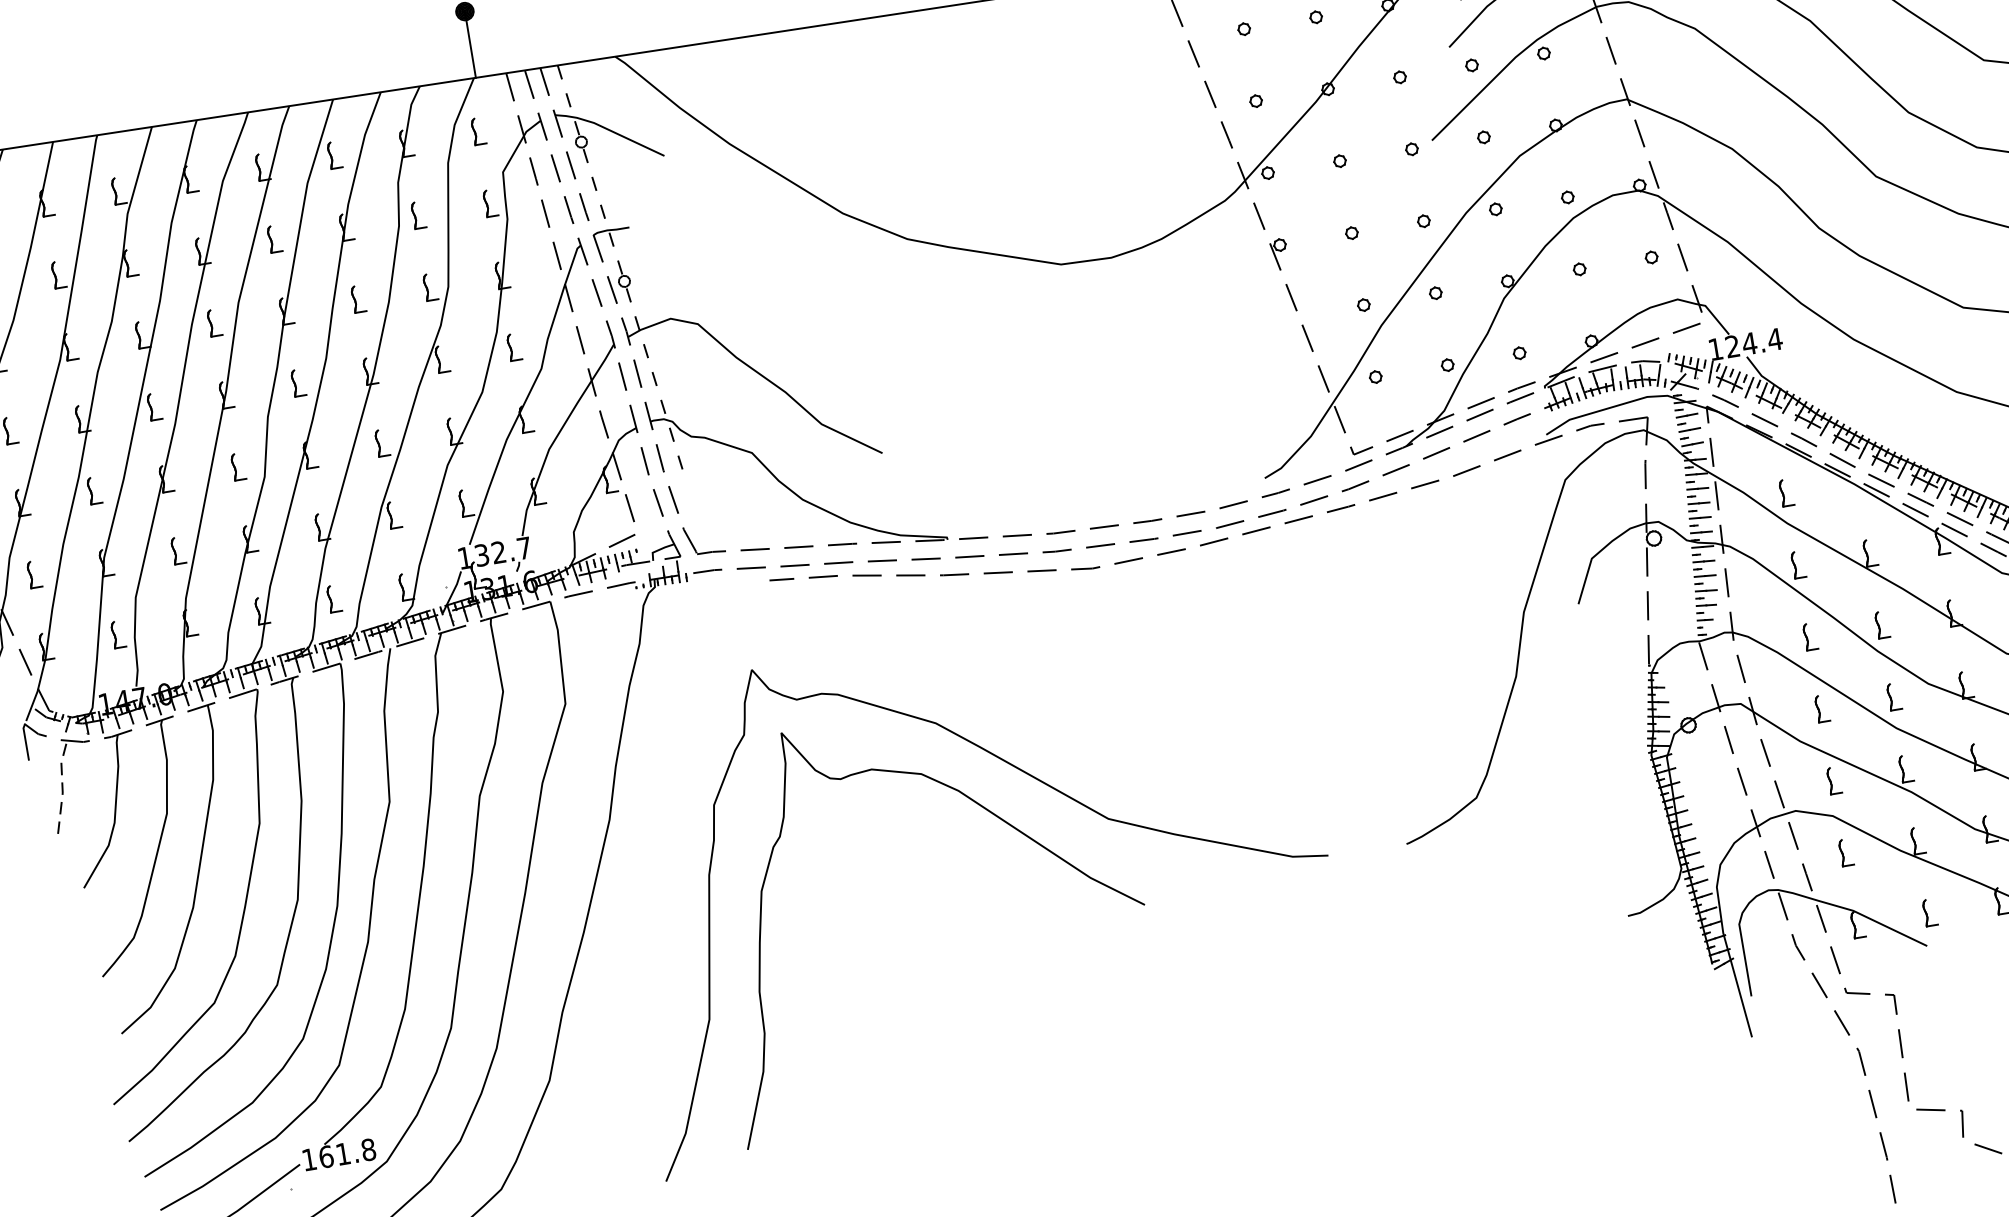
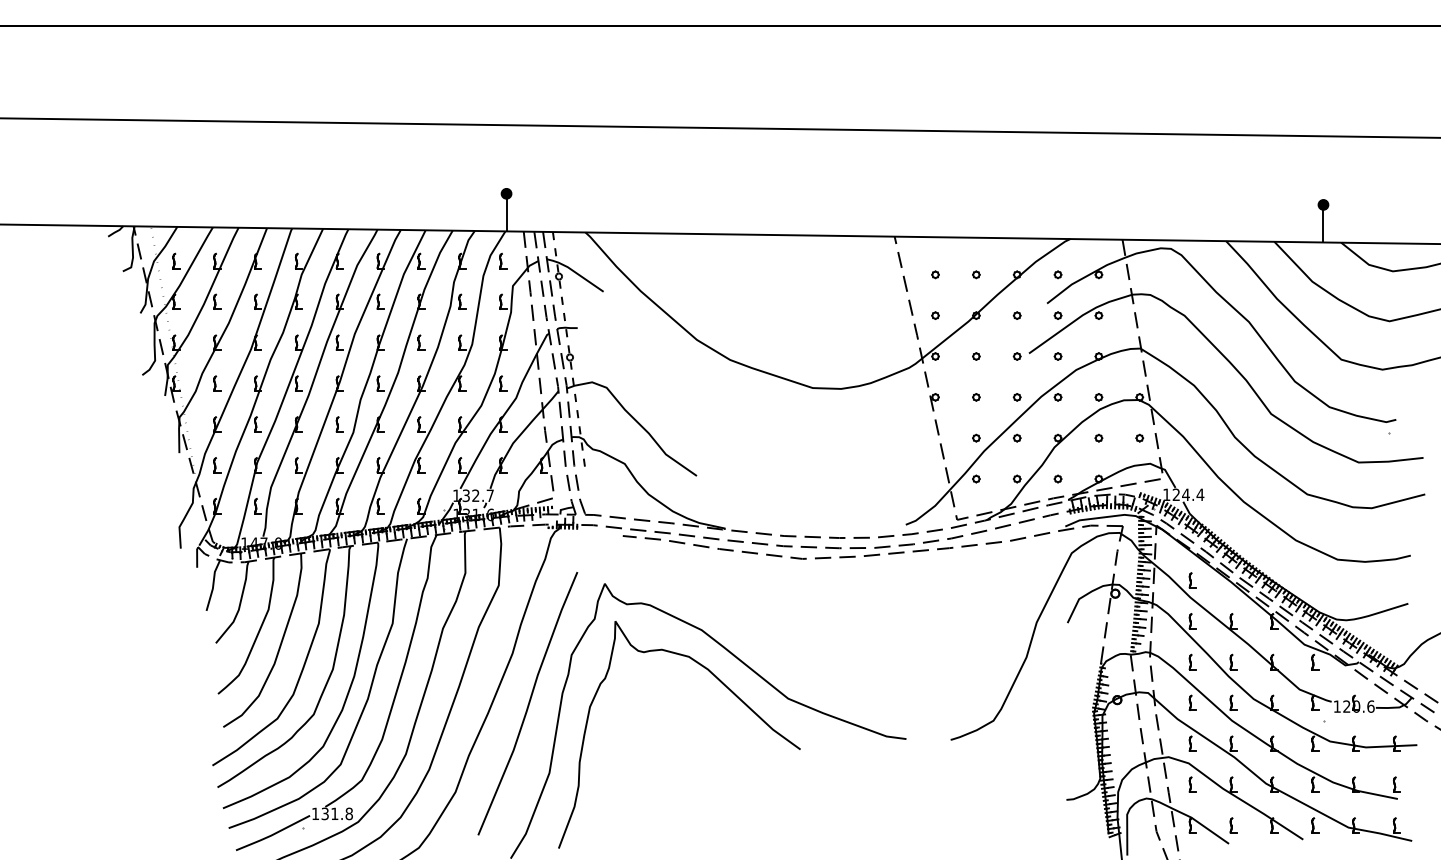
line: (62, 787) -> (213, 585), dashed -> solid
curve: (652, 903) -> (528, 703), added
text: (326, 1156) -> (325, 813), 161.8 -> 131.8

